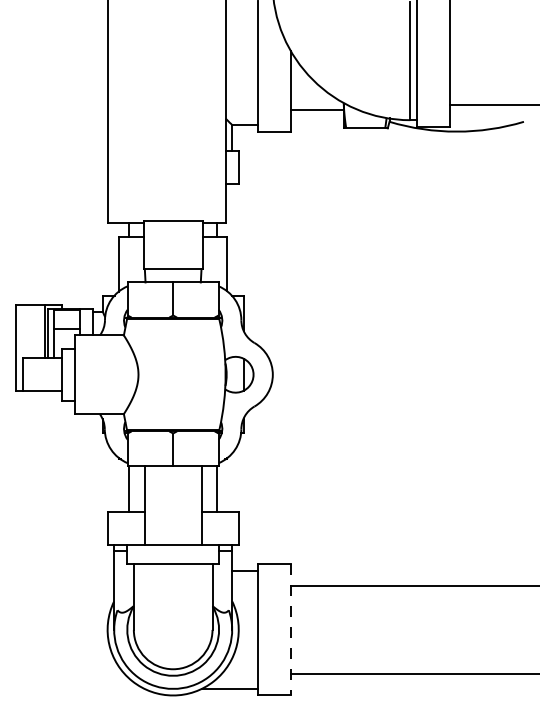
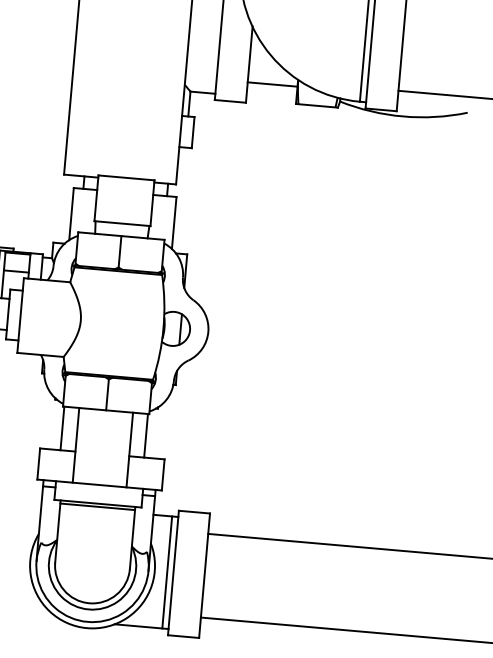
line: (172, 567) -> (97, 506), added
line: (251, 629) -> (166, 572), added
line: (291, 629) -> (204, 575), dashed -> solid

